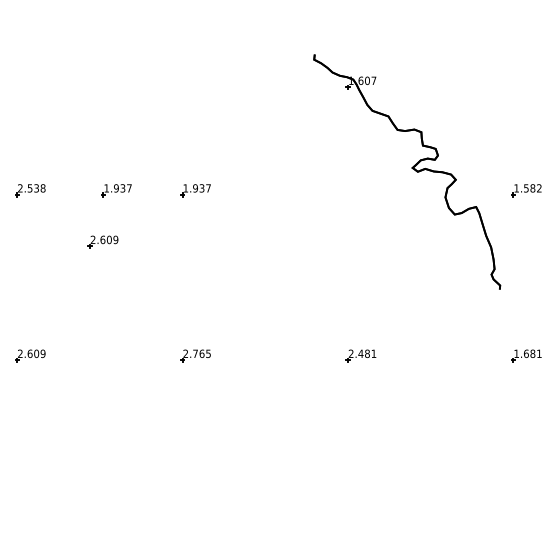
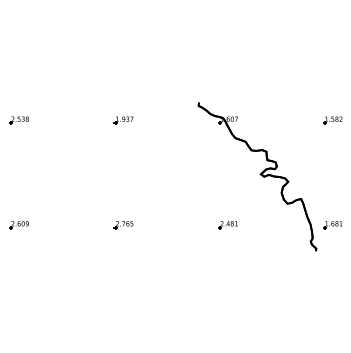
part: (407, 171) -> (257, 176), moved
part: (116, 190) -> (73, 120), removed
part: (101, 242) -> (64, 153), removed

